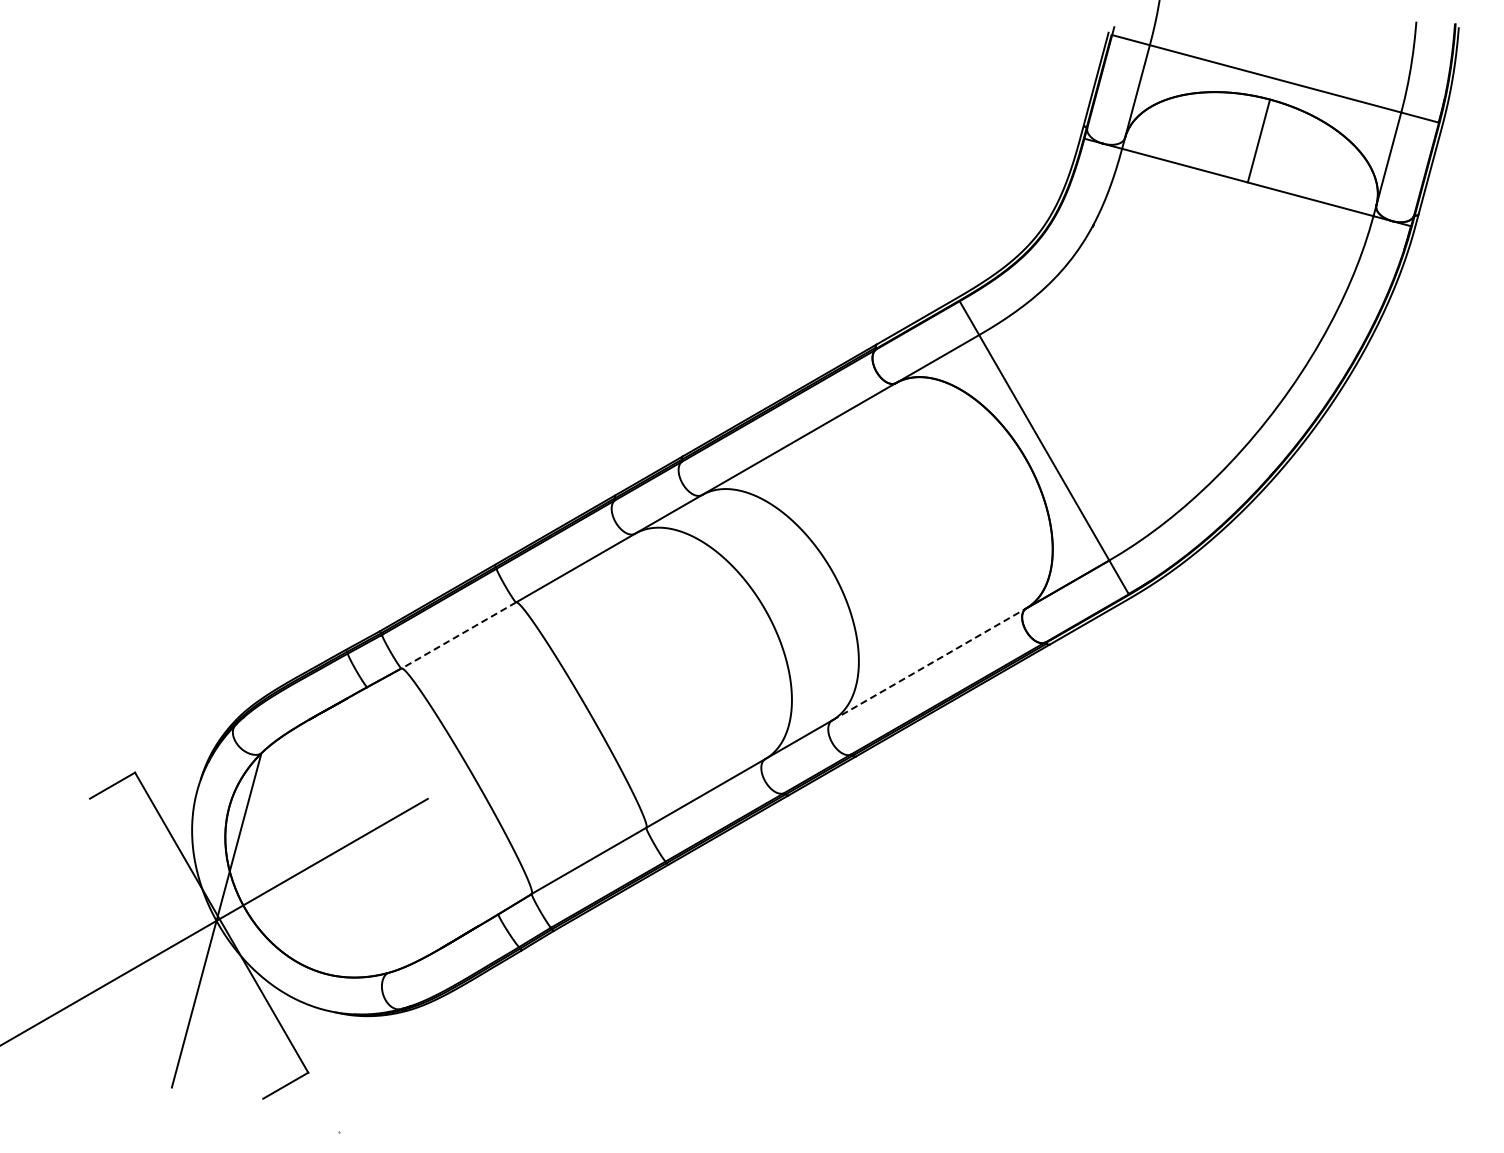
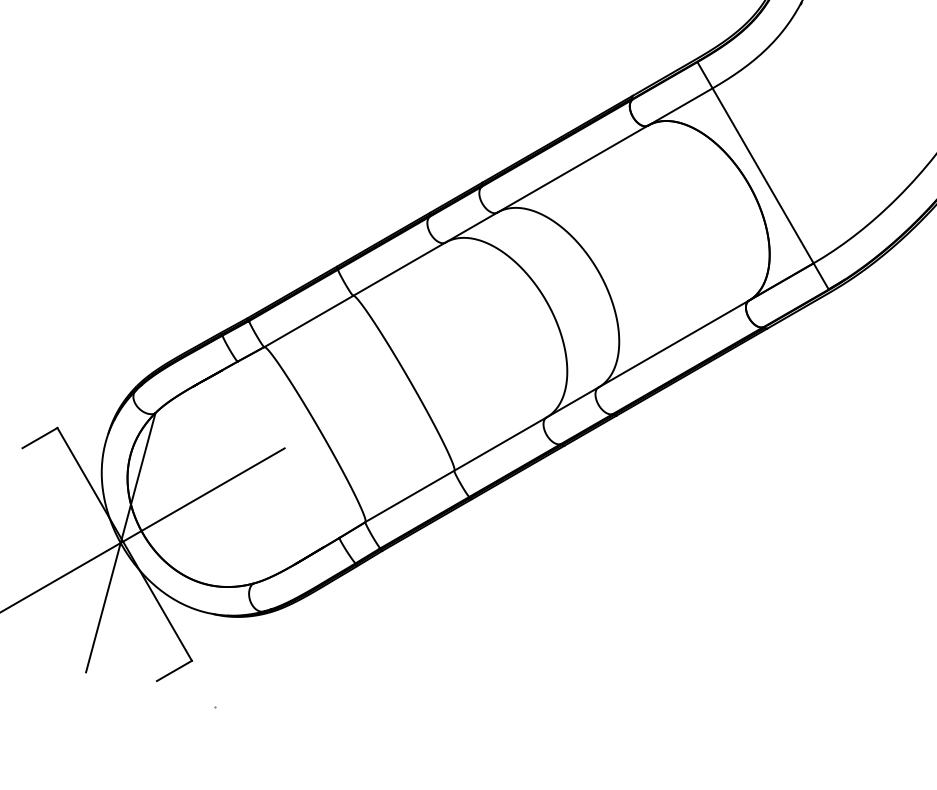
line: (458, 635) -> (308, 321), dashed -> solid
line: (929, 664) -> (674, 344), dashed -> solid

